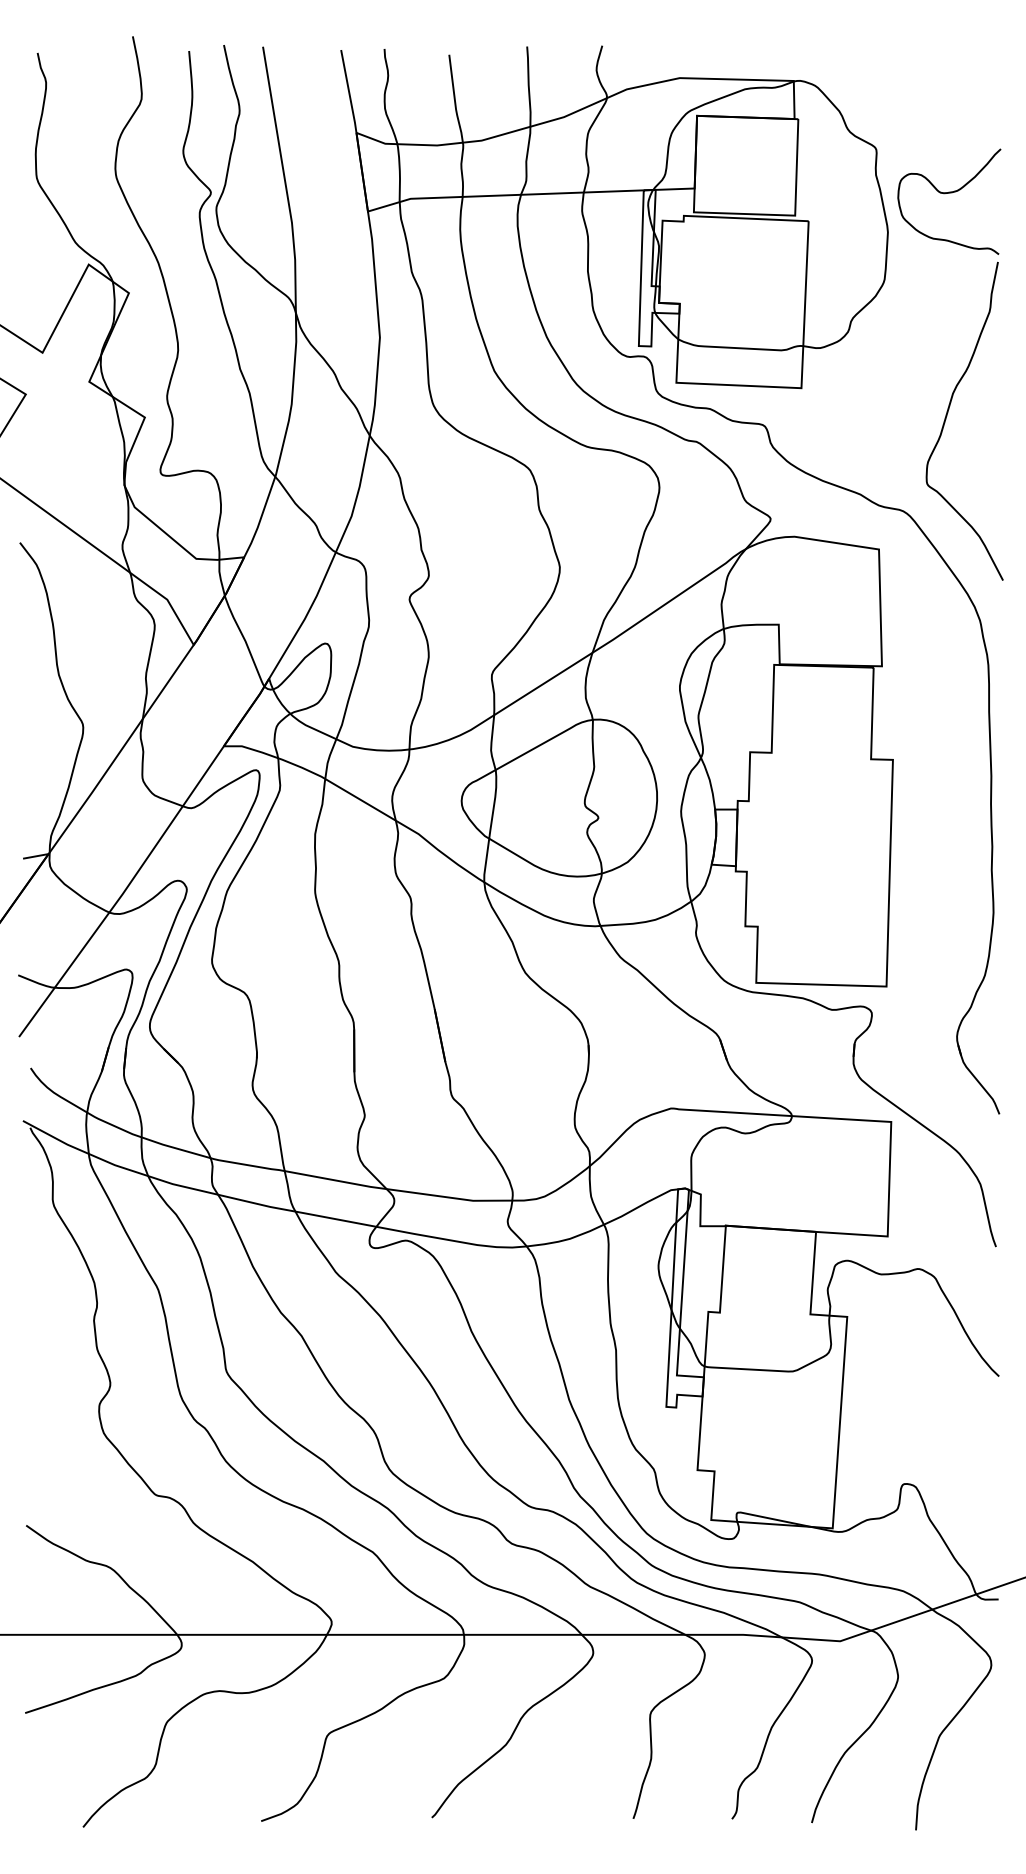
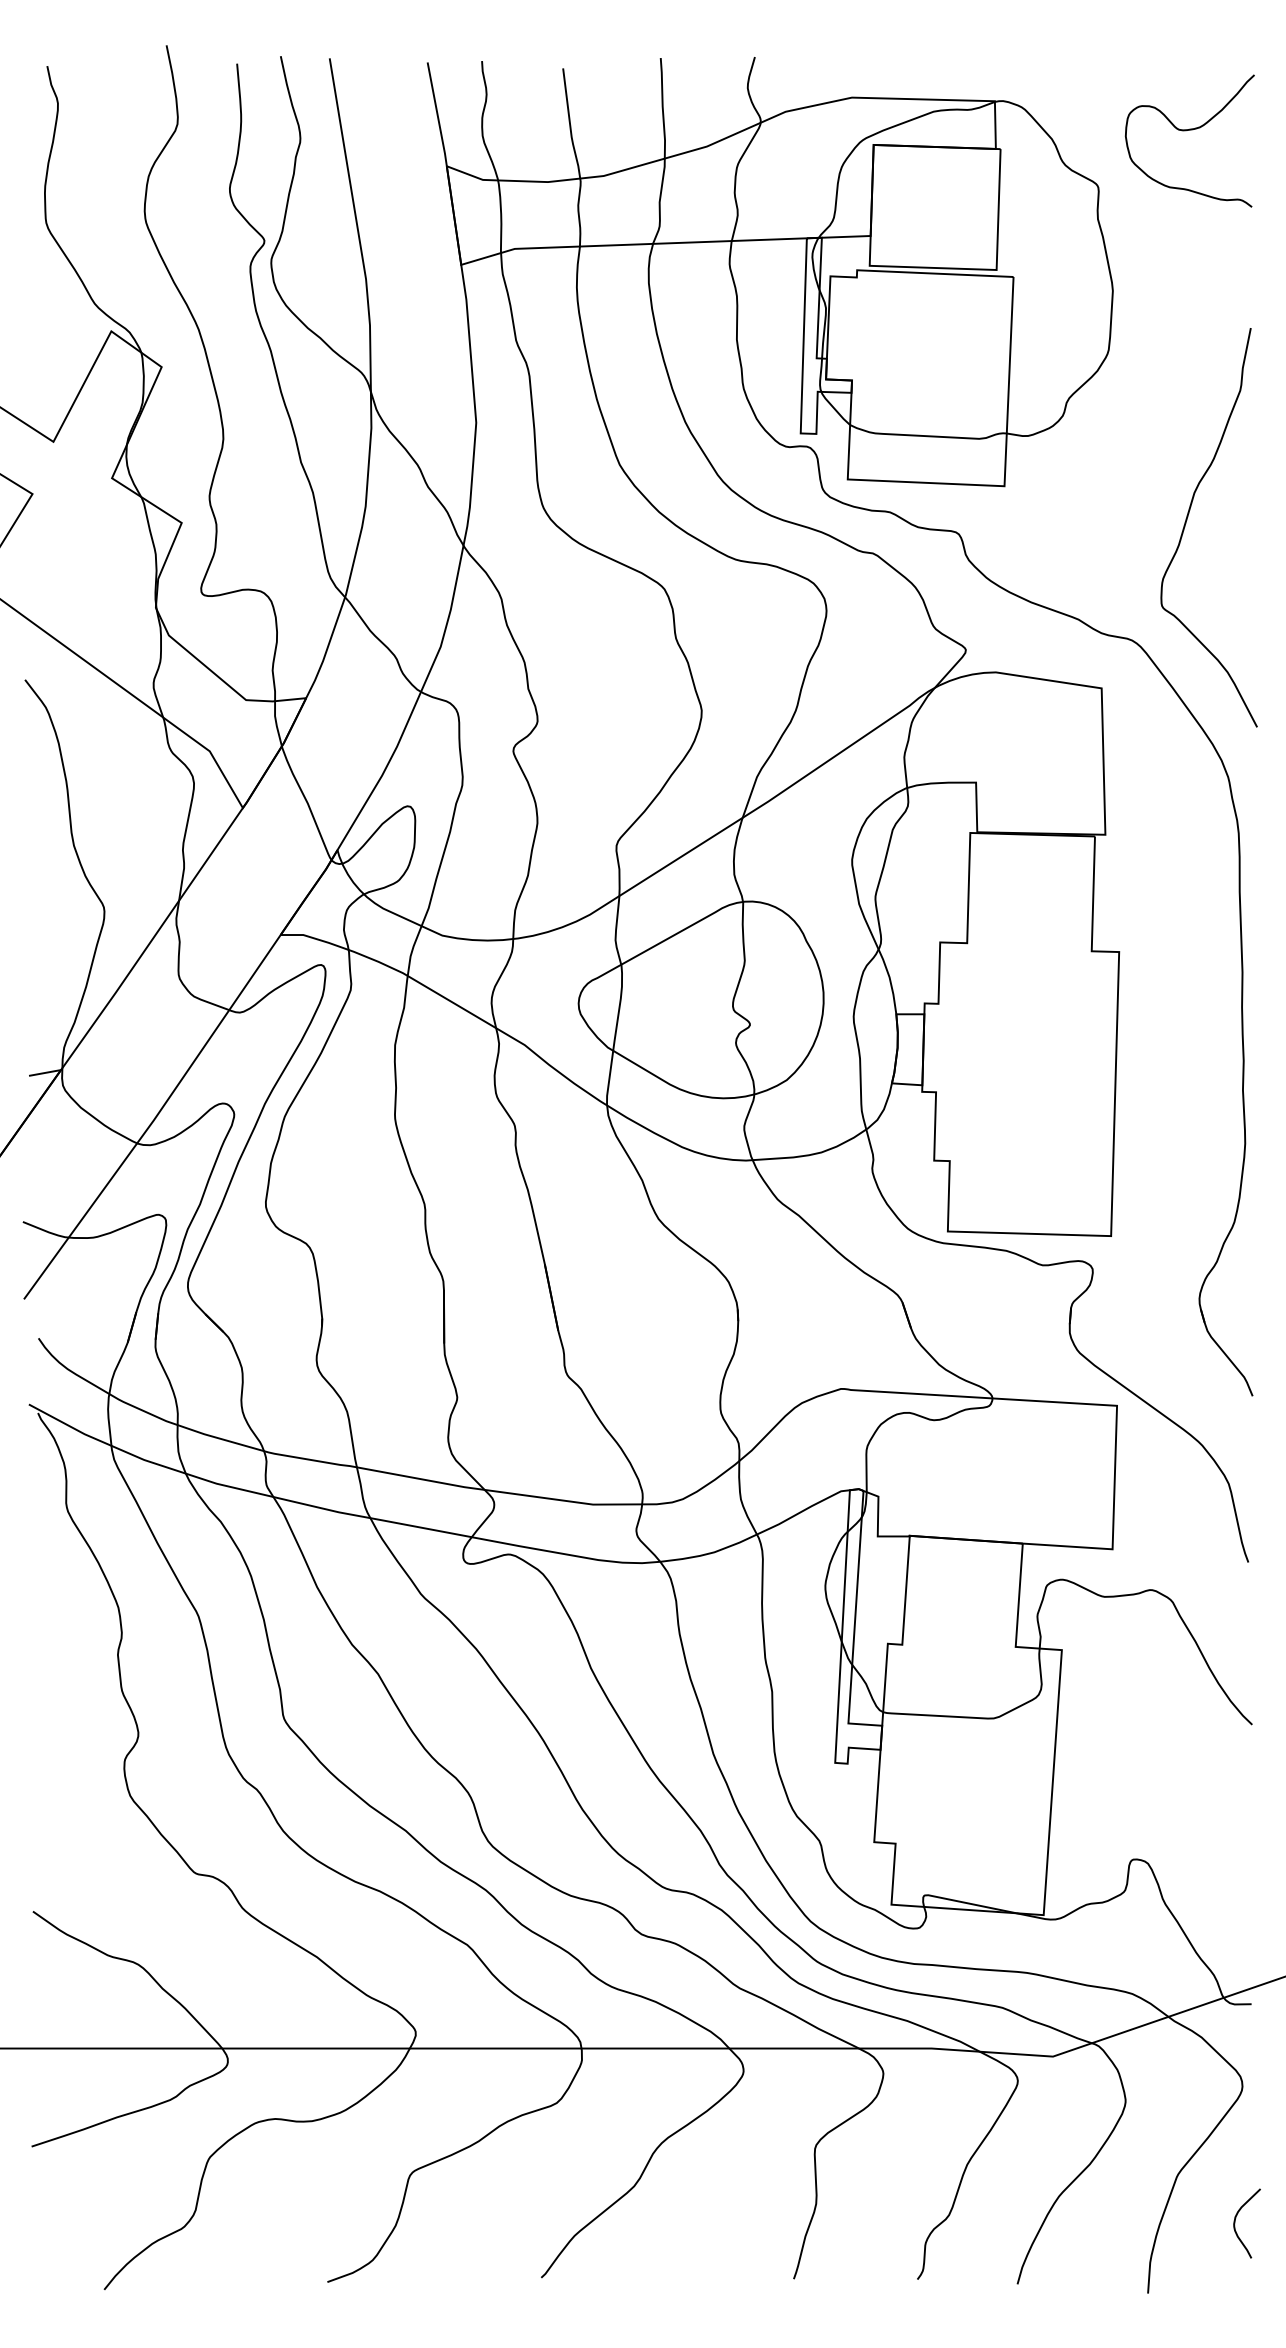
curve: (949, 193) -> (1190, 130), moved
curve: (986, 1772) -> (1236, 2221), added

